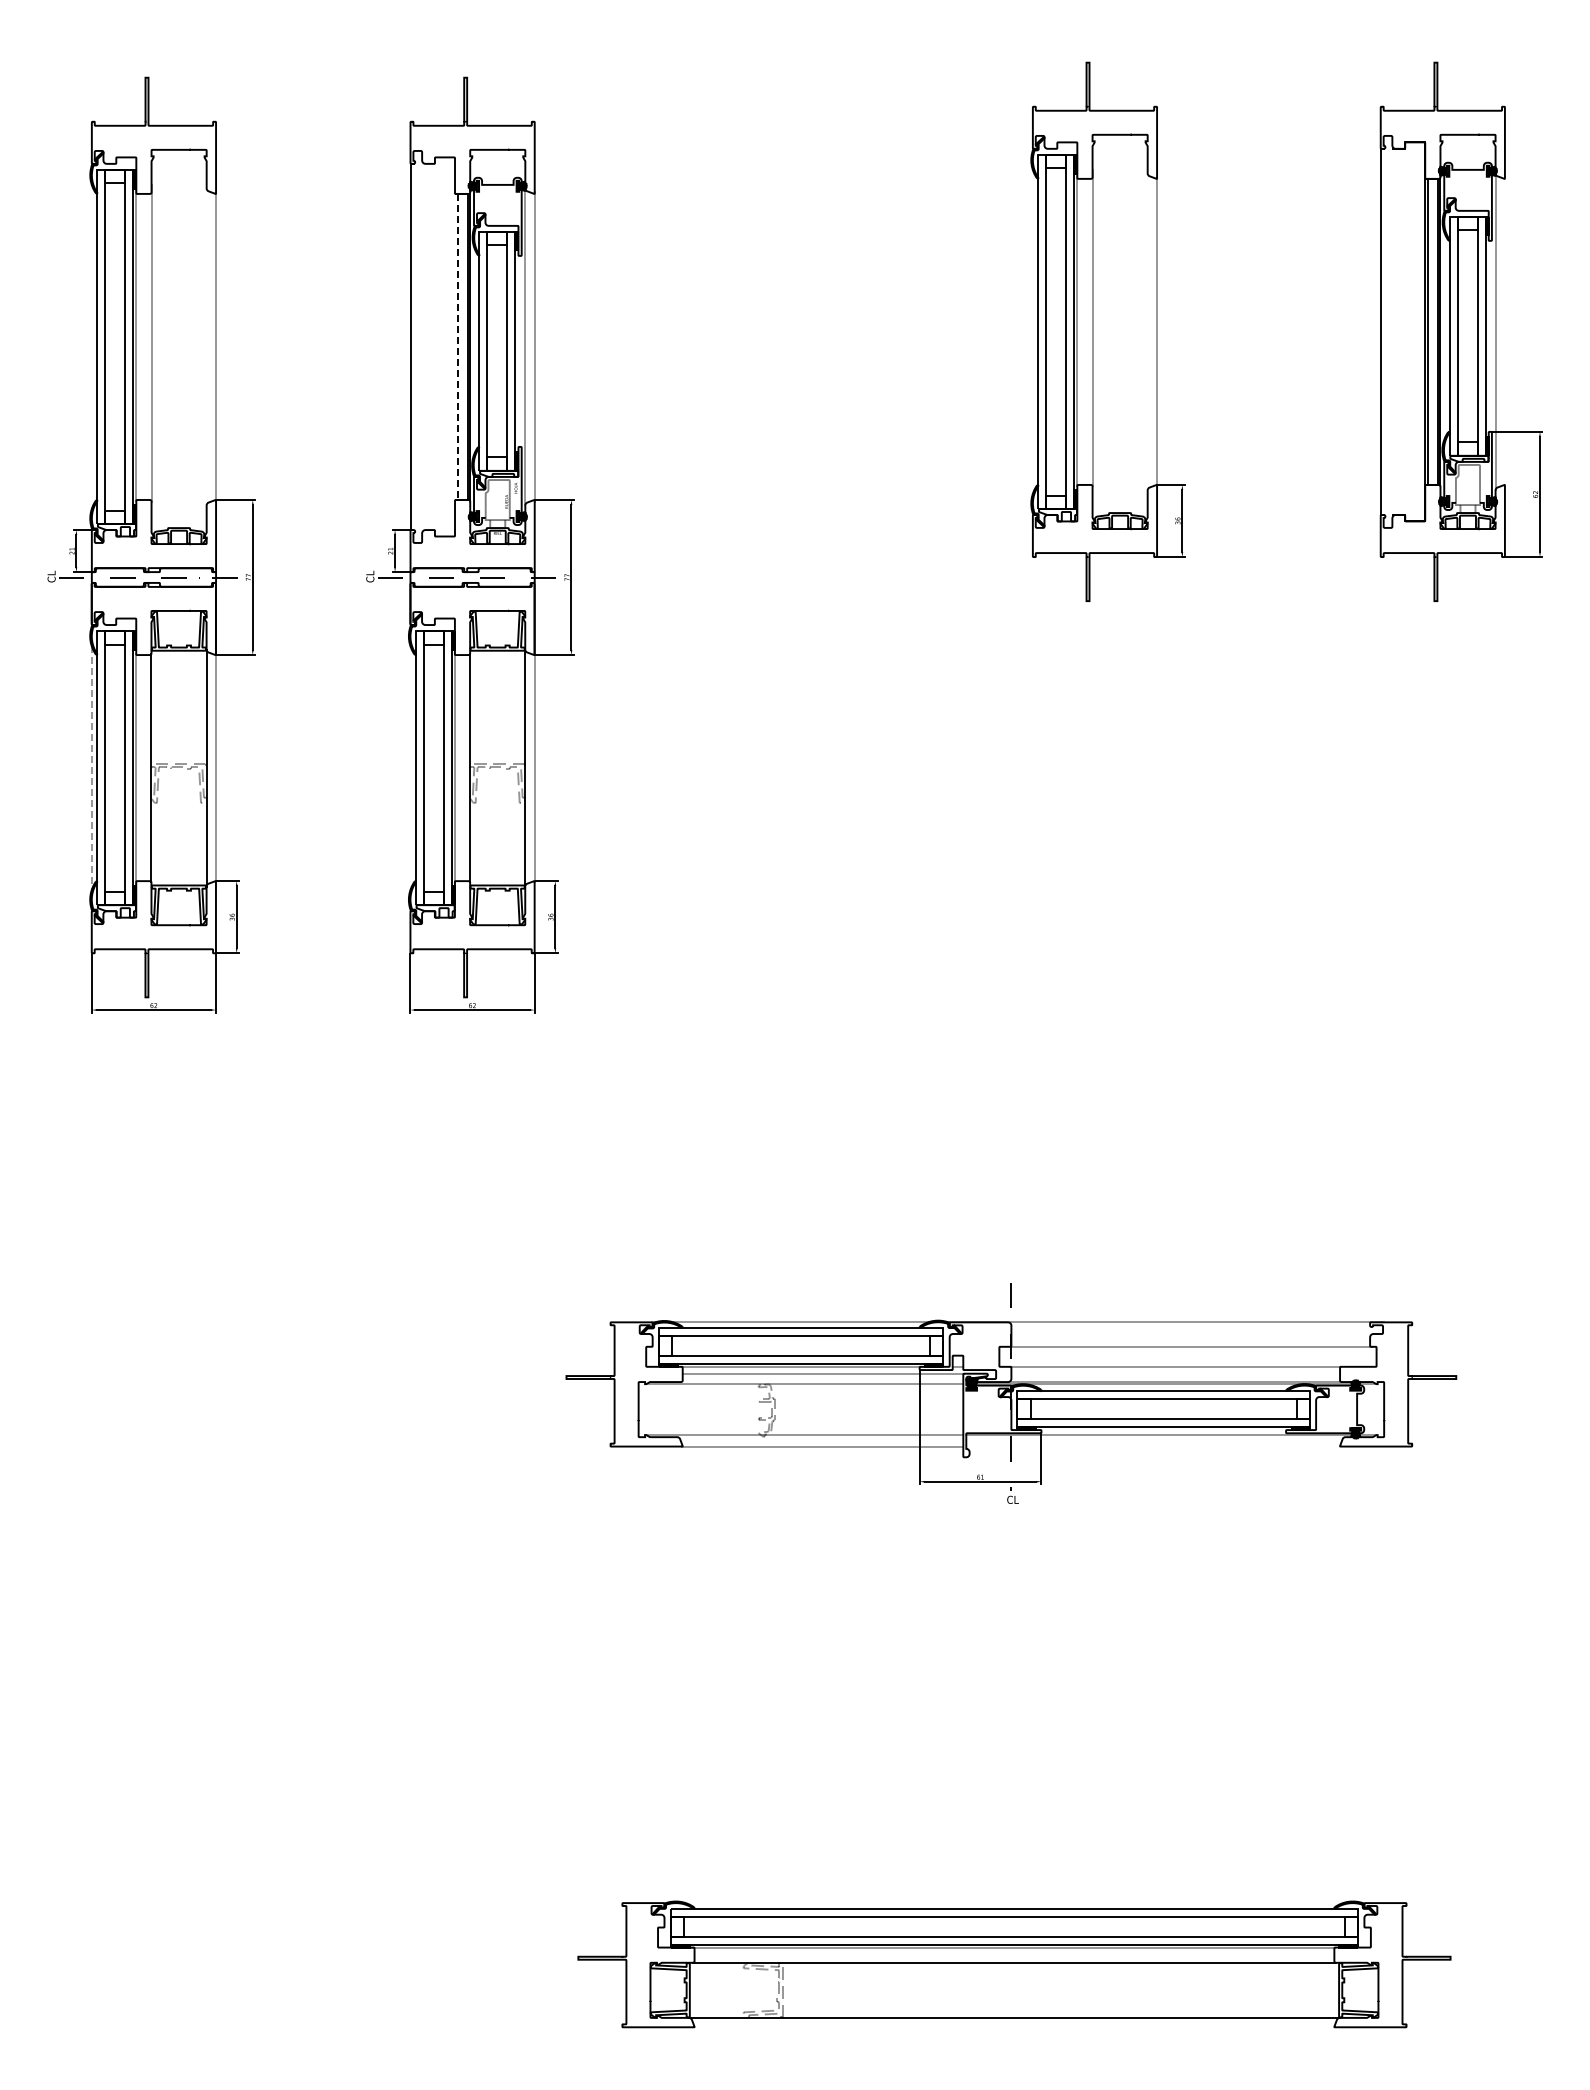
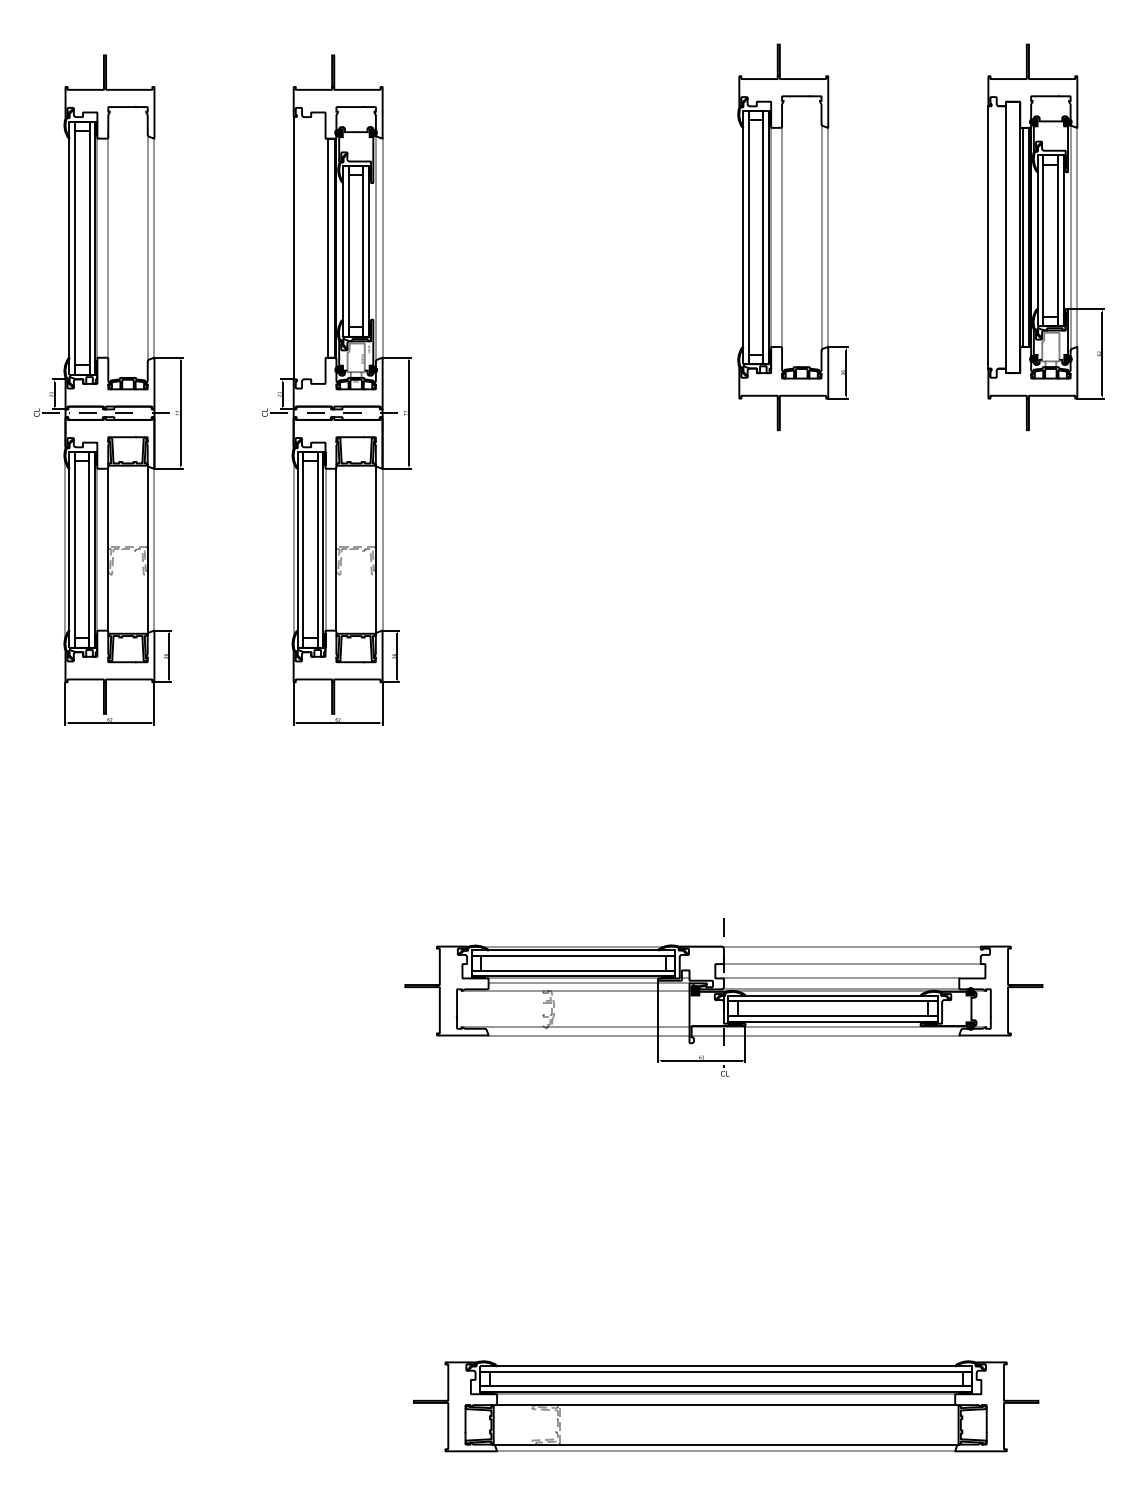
line: (1147, 331) -> (821, 237), added
line: (1405, 331) -> (1006, 237), added
line: (1504, 331) -> (1077, 237), added
line: (206, 346) -> (147, 247), added
line: (458, 347) -> (328, 248), dashed -> solid
line: (91, 768) -> (65, 550), dashed -> solid
line: (410, 768) -> (293, 550), added
line: (1153, 1446) -> (825, 1035), added
line: (1014, 2027) -> (726, 1451), added

